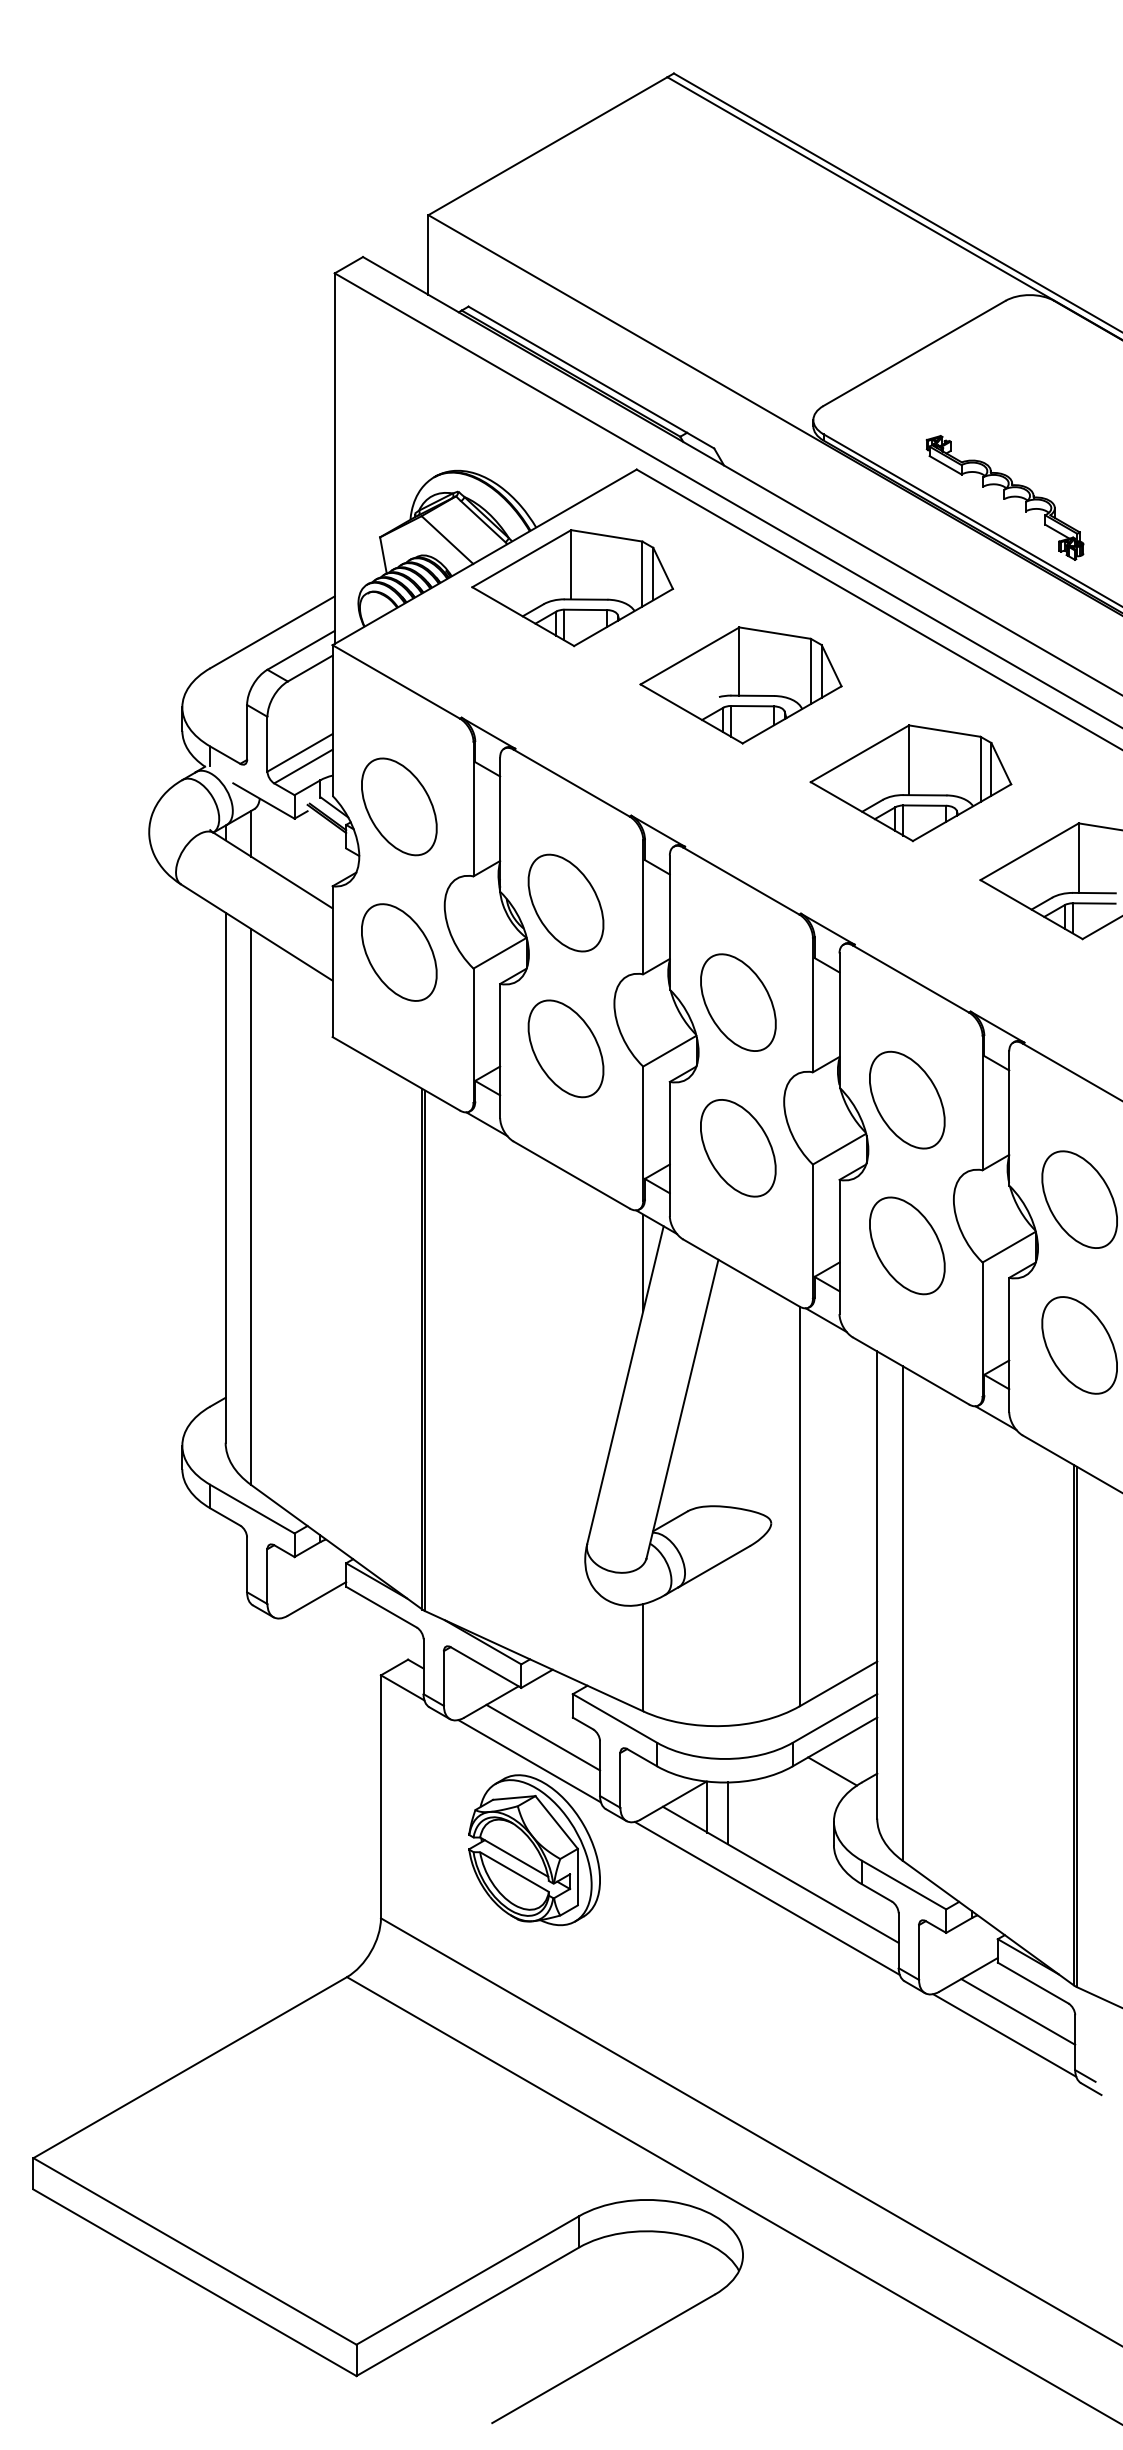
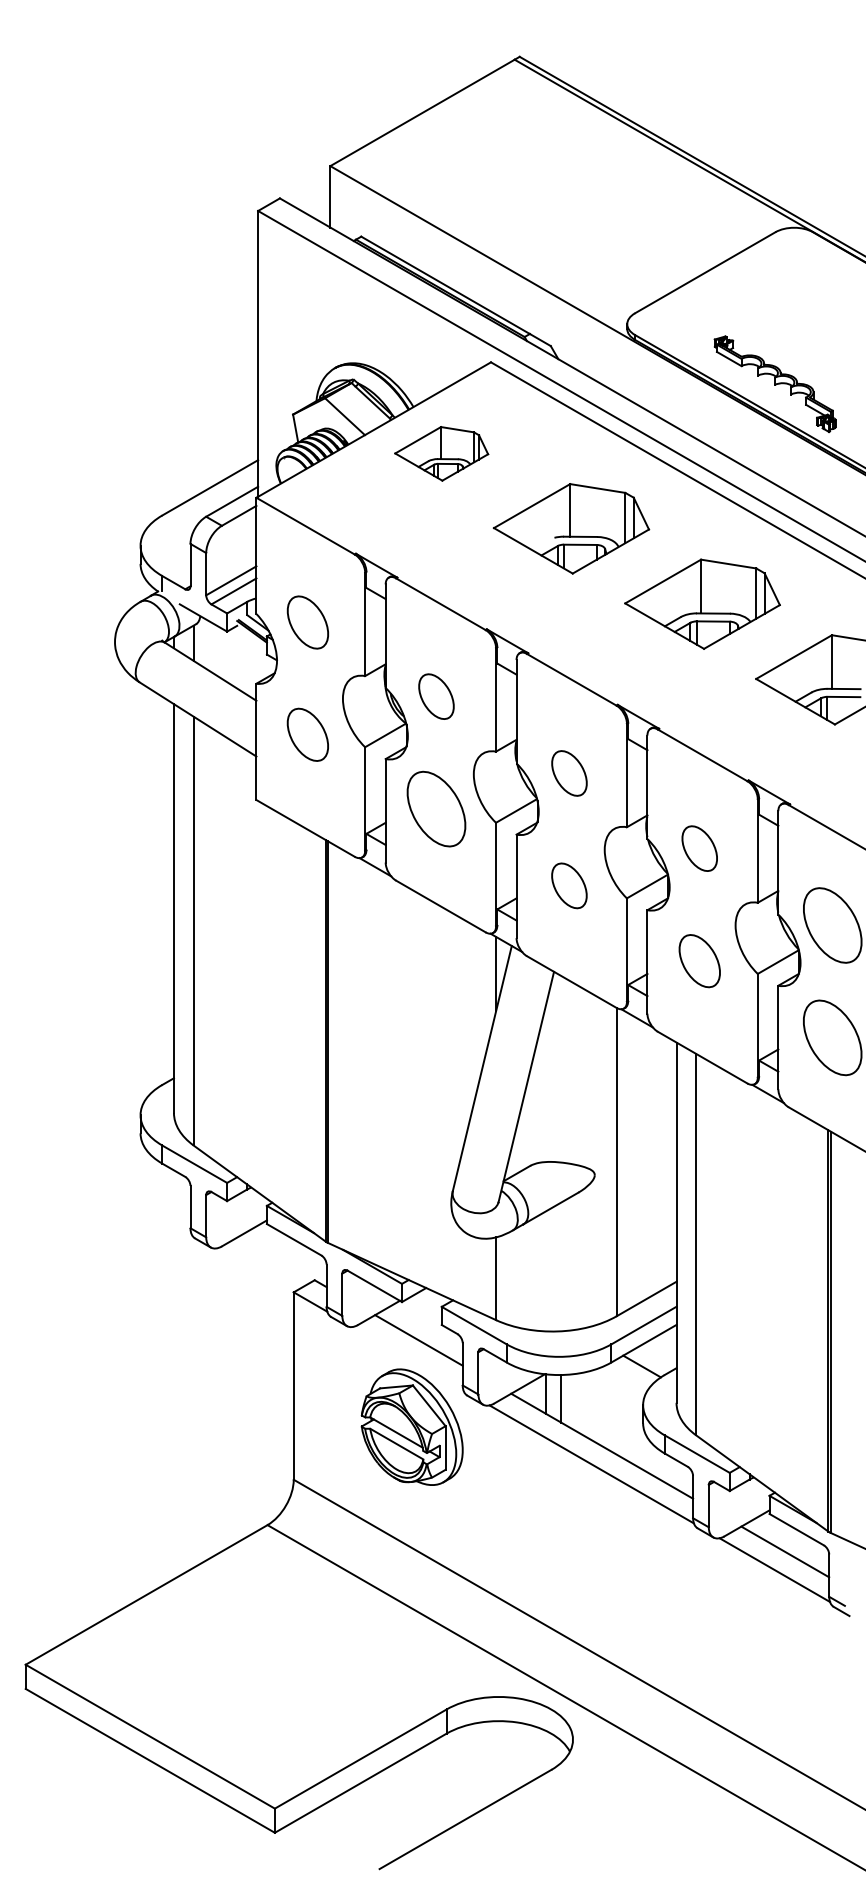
part: (572, 588) -> (441, 454), size x0.6
part: (399, 806) -> (308, 622), size x0.7
part: (565, 902) -> (436, 696), size x0.6
part: (399, 952) -> (308, 734), size x0.7
part: (738, 1002) -> (569, 773), size x0.6
part: (907, 1099) -> (699, 848), size x0.6
part: (738, 1148) -> (569, 885), size x0.6
part: (907, 1245) -> (699, 960), size x0.7
line: (529, 1761) -> (408, 1358), removed

